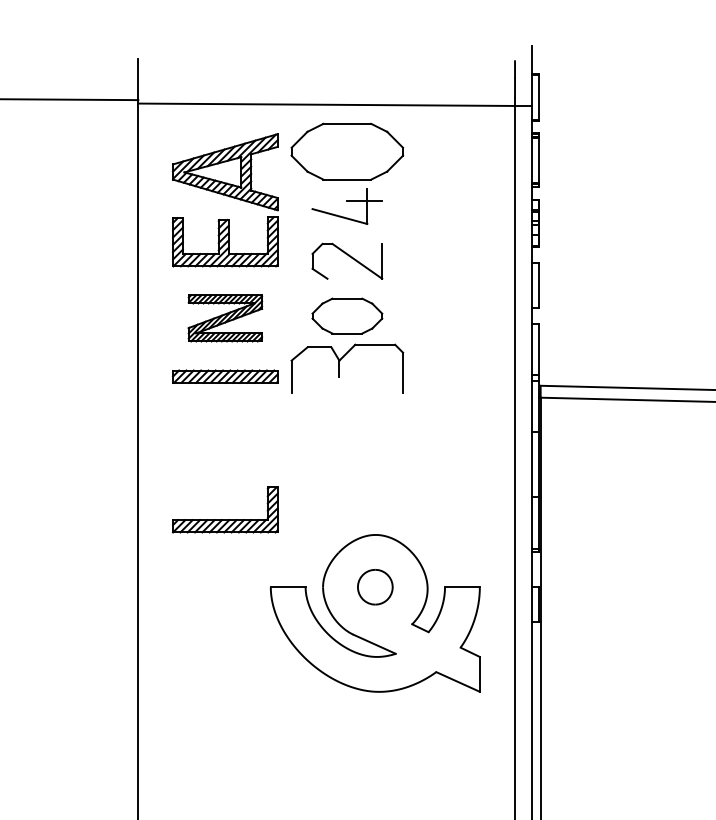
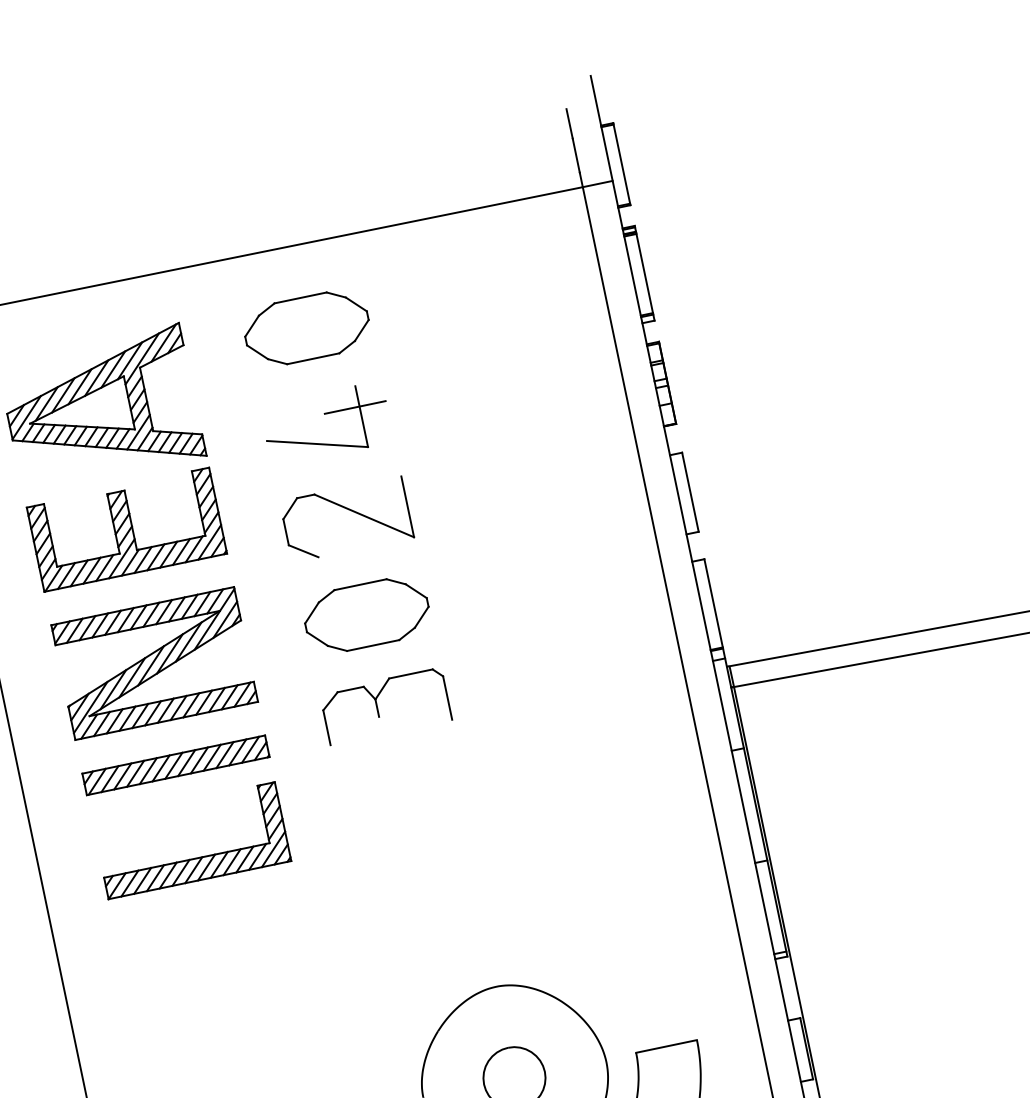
part: (347, 151) -> (307, 327), size x0.62
part: (225, 318) -> (154, 663), size x1.43
part: (347, 367) -> (385, 704), size x0.62
part: (225, 519) -> (195, 857), moved

